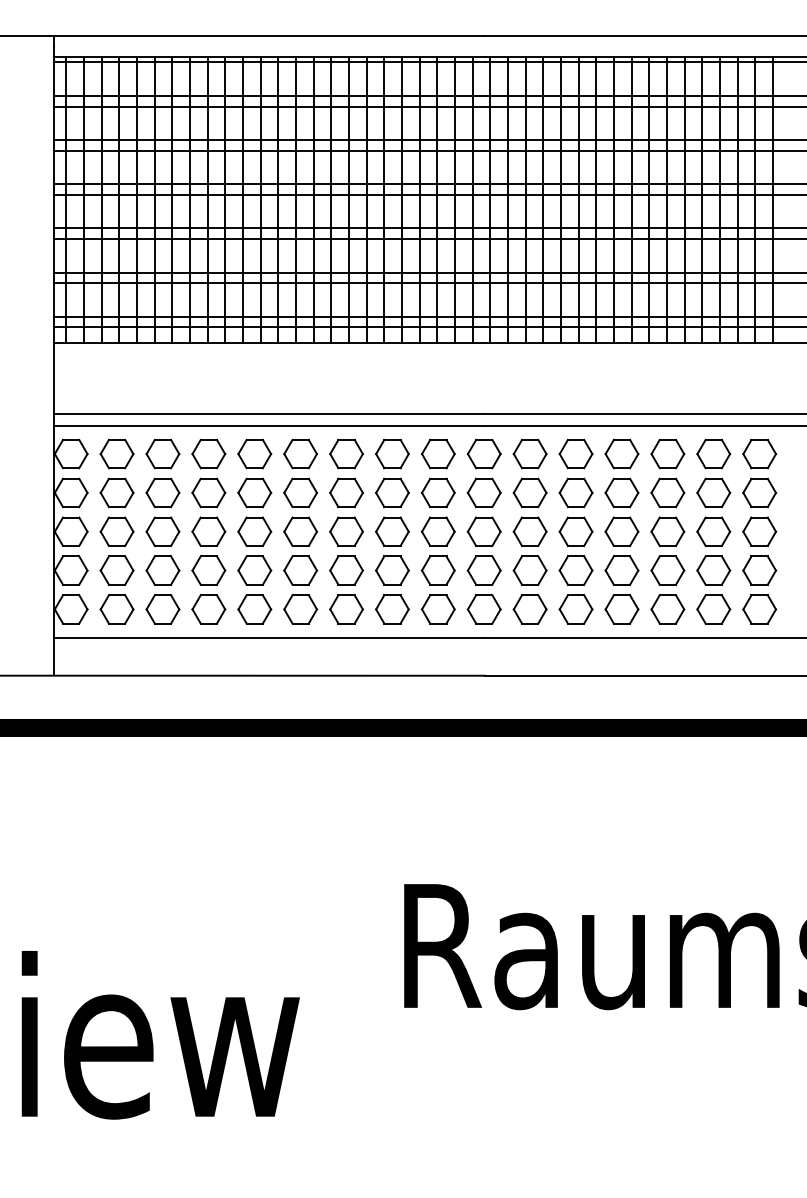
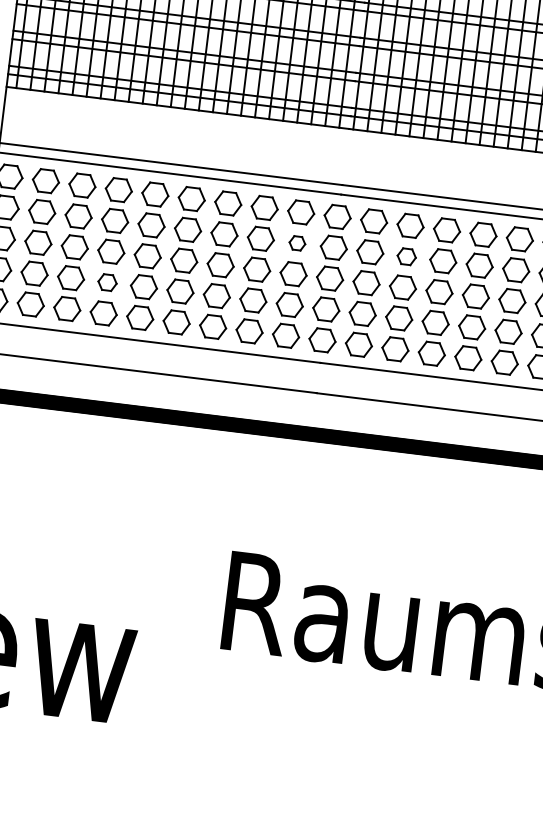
part: (438, 492) -> (297, 243), size x0.6
part: (575, 492) -> (406, 256), size x0.7
part: (208, 570) -> (107, 282), size x0.7

